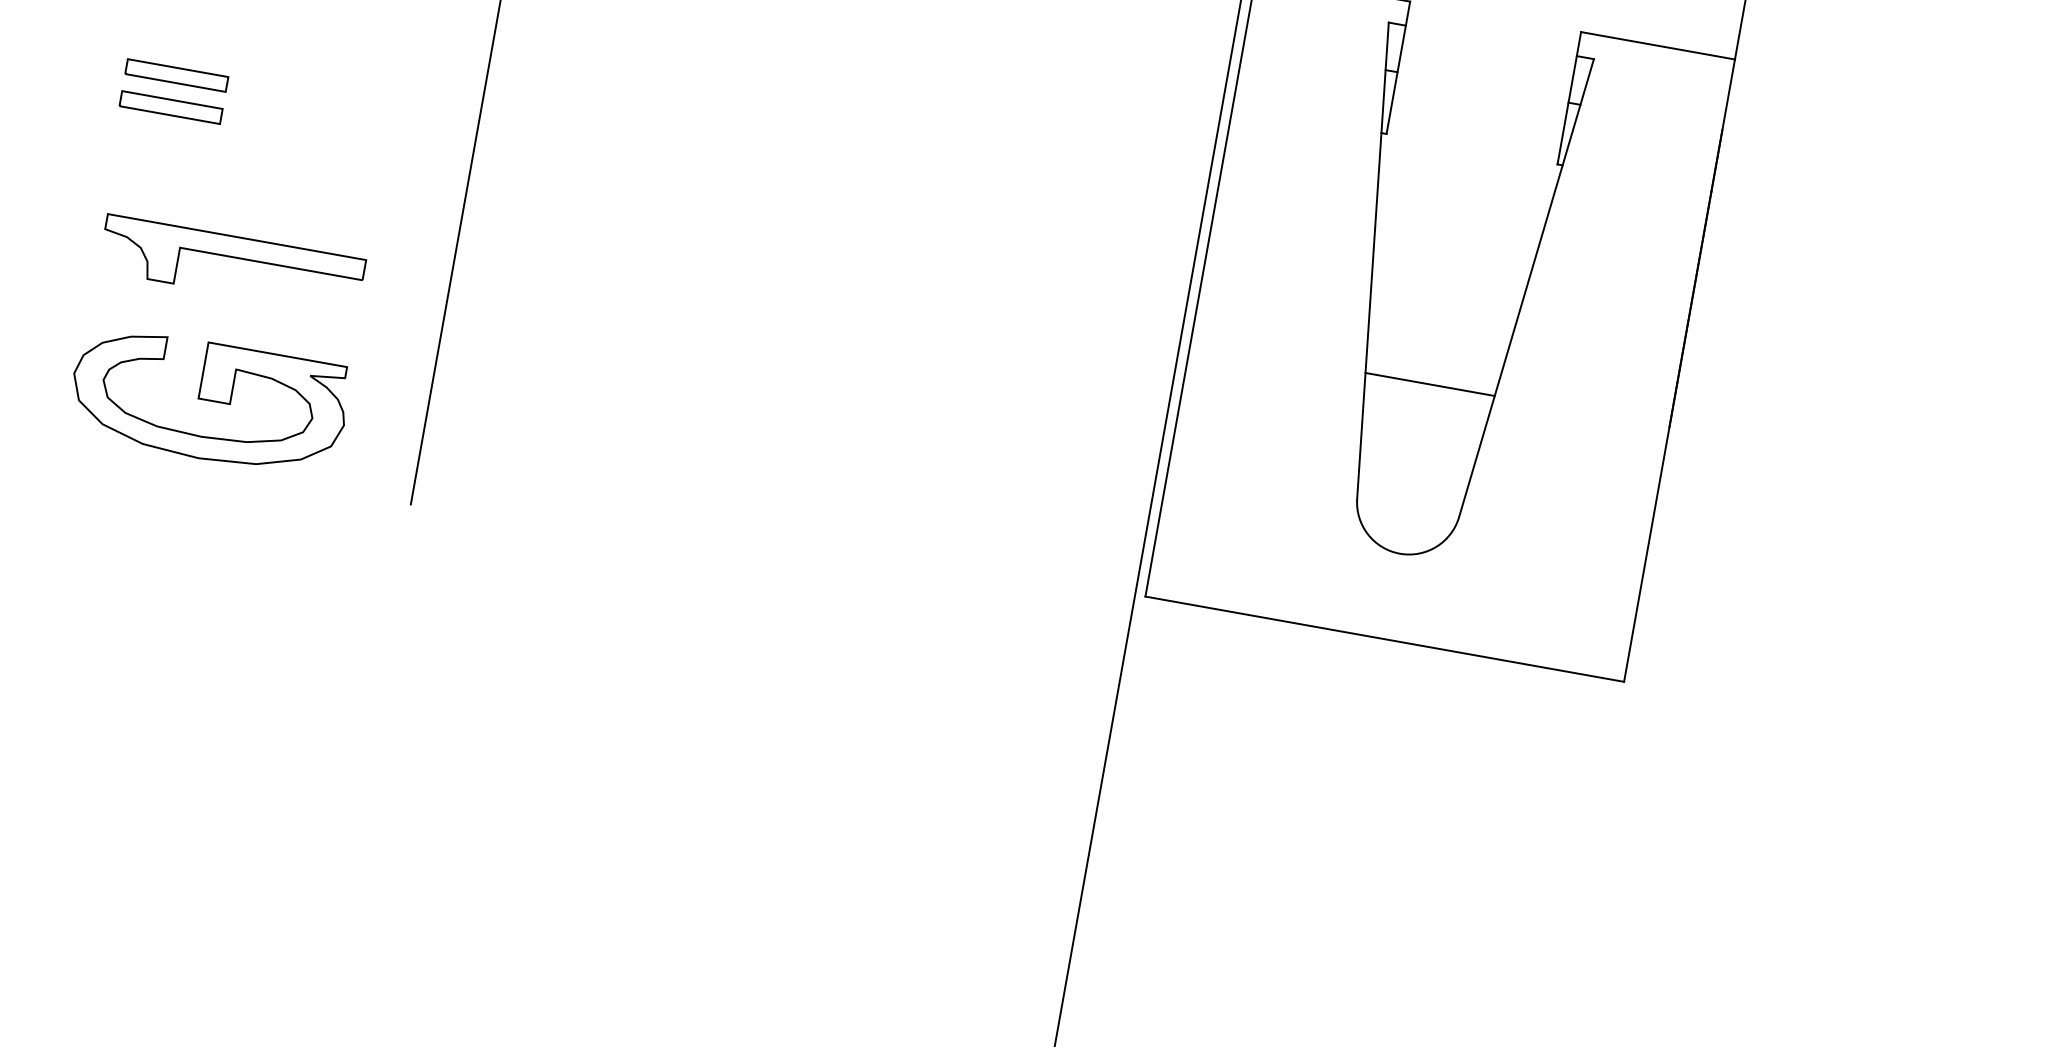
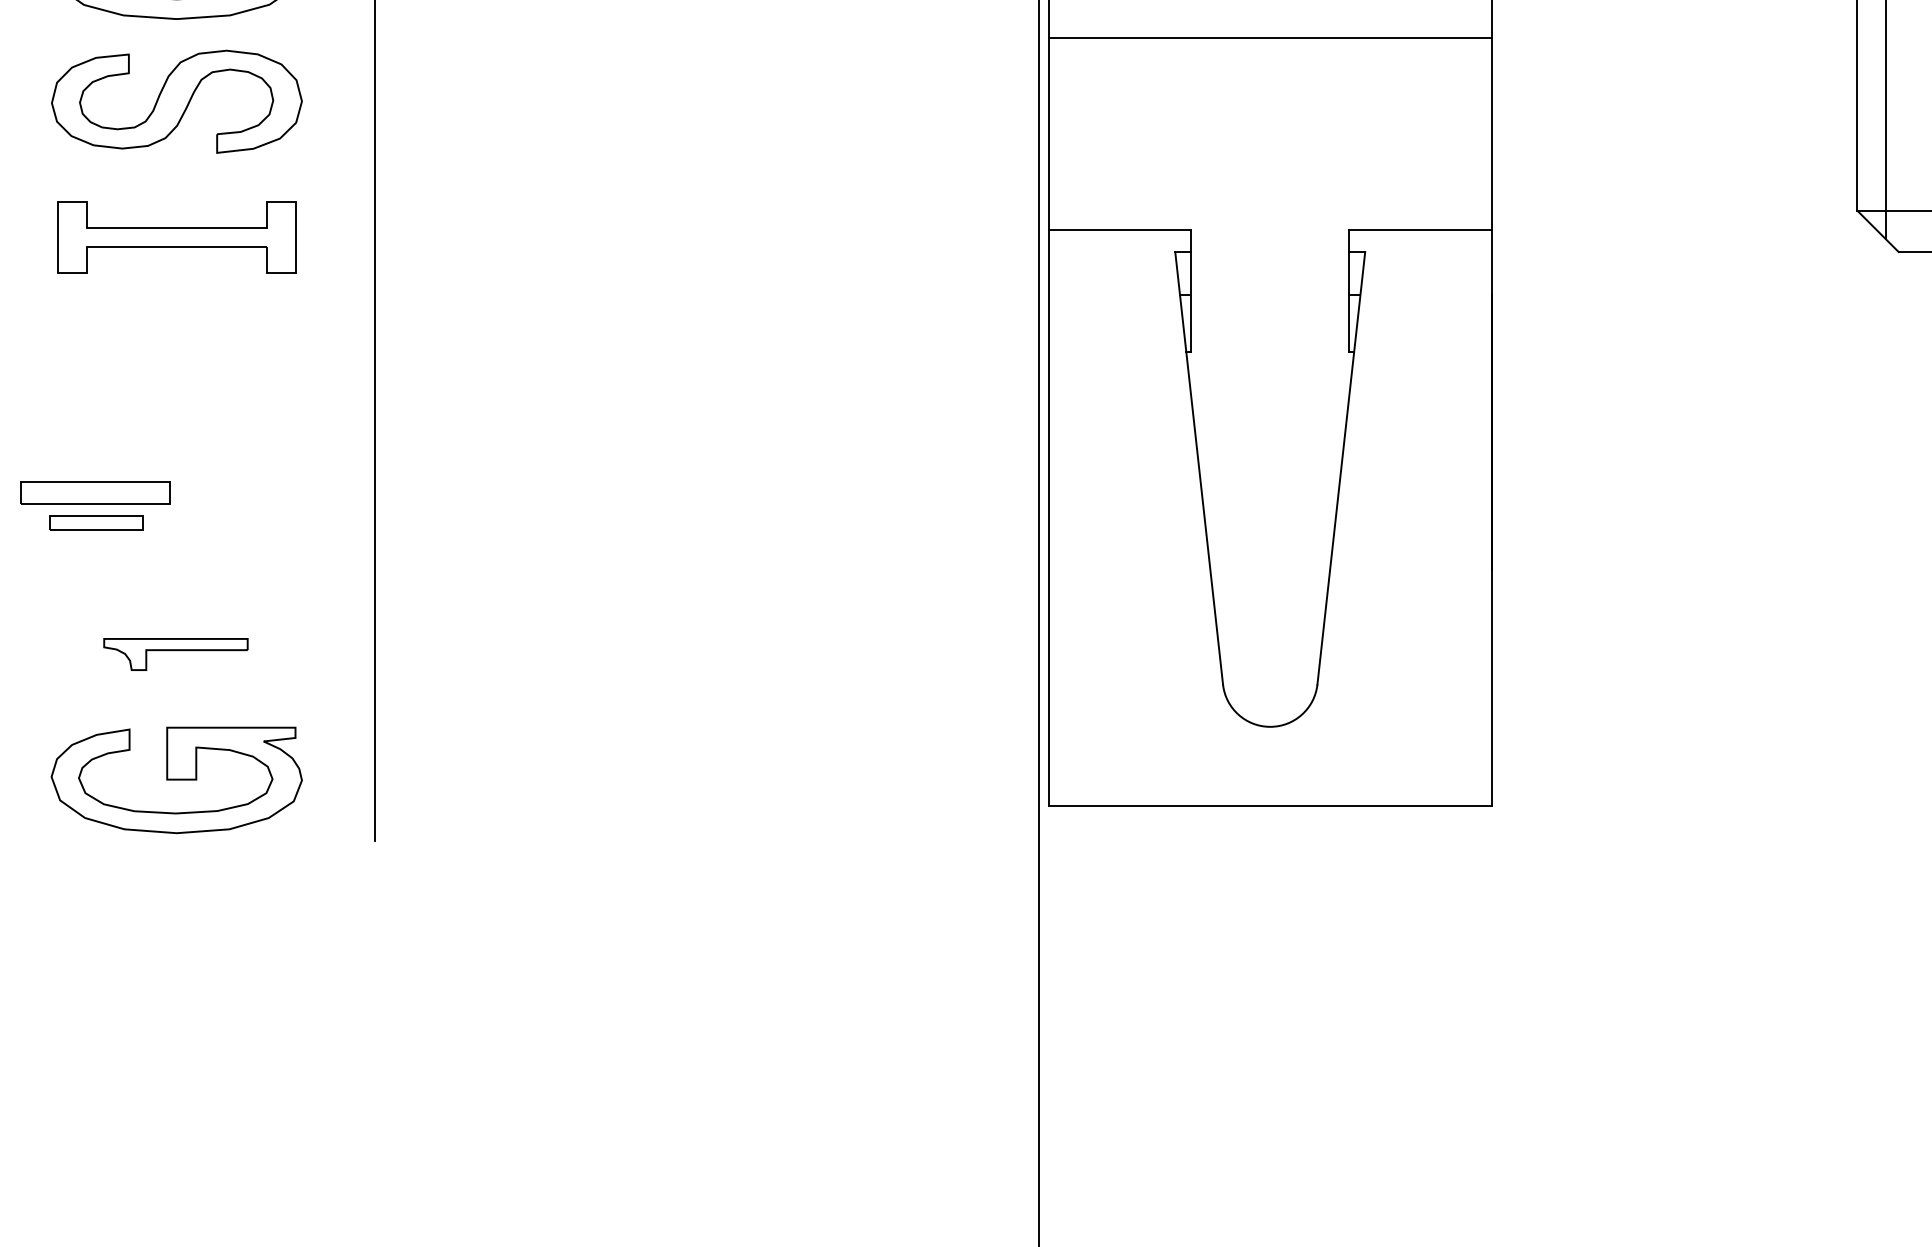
part: (177, 74) -> (96, 492), size x1.6
part: (231, 264) -> (175, 654), size x0.6
line: (1430, 384) -> (1270, 570), removed

